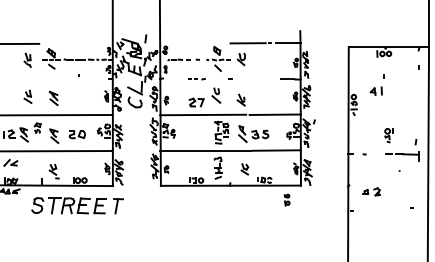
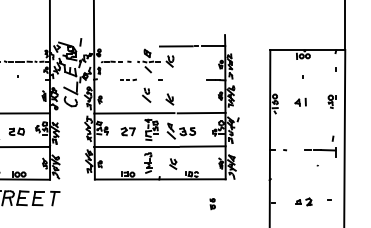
part: (375, 90) -> (299, 101), moved
part: (196, 102) -> (128, 131), moved
part: (388, 135) -> (331, 101), moved
part: (371, 191) -> (303, 201), moved
part: (286, 199) -> (212, 203), moved

